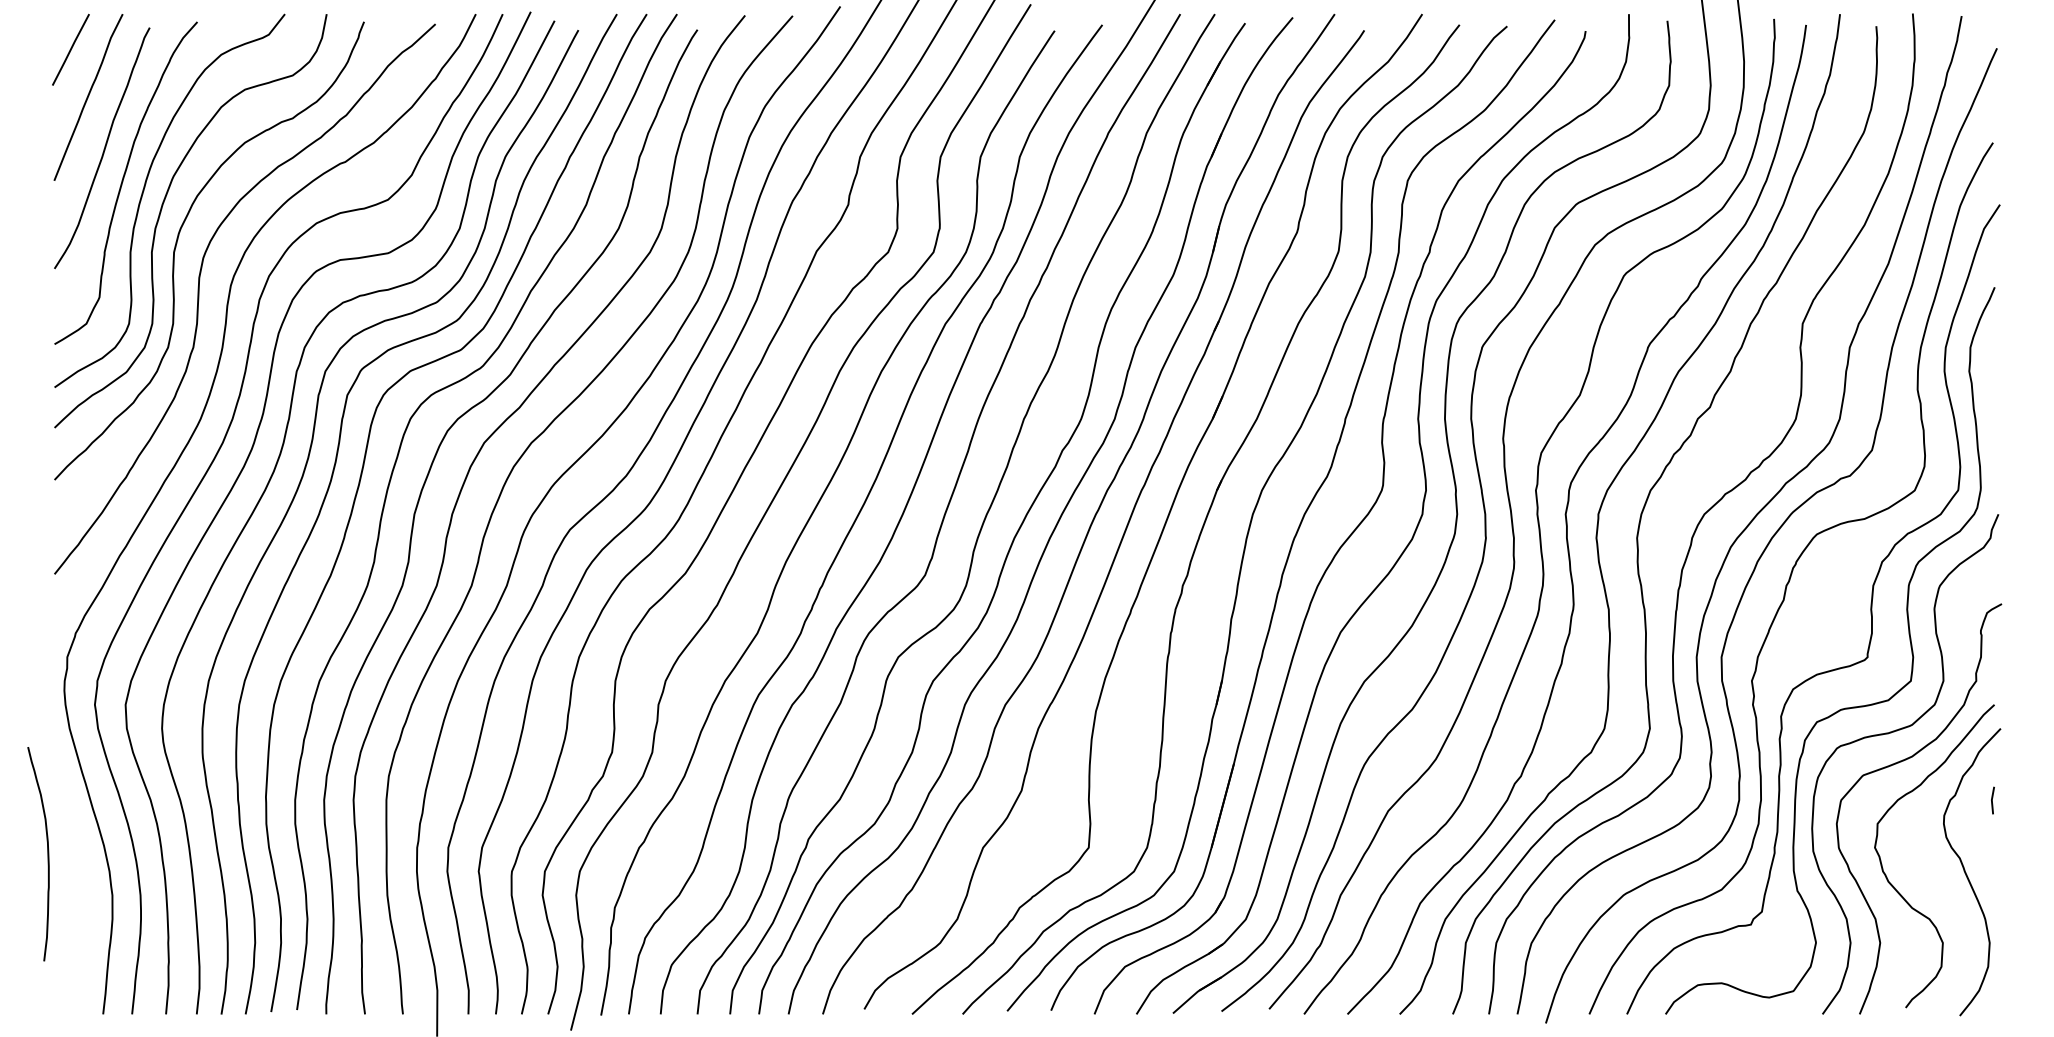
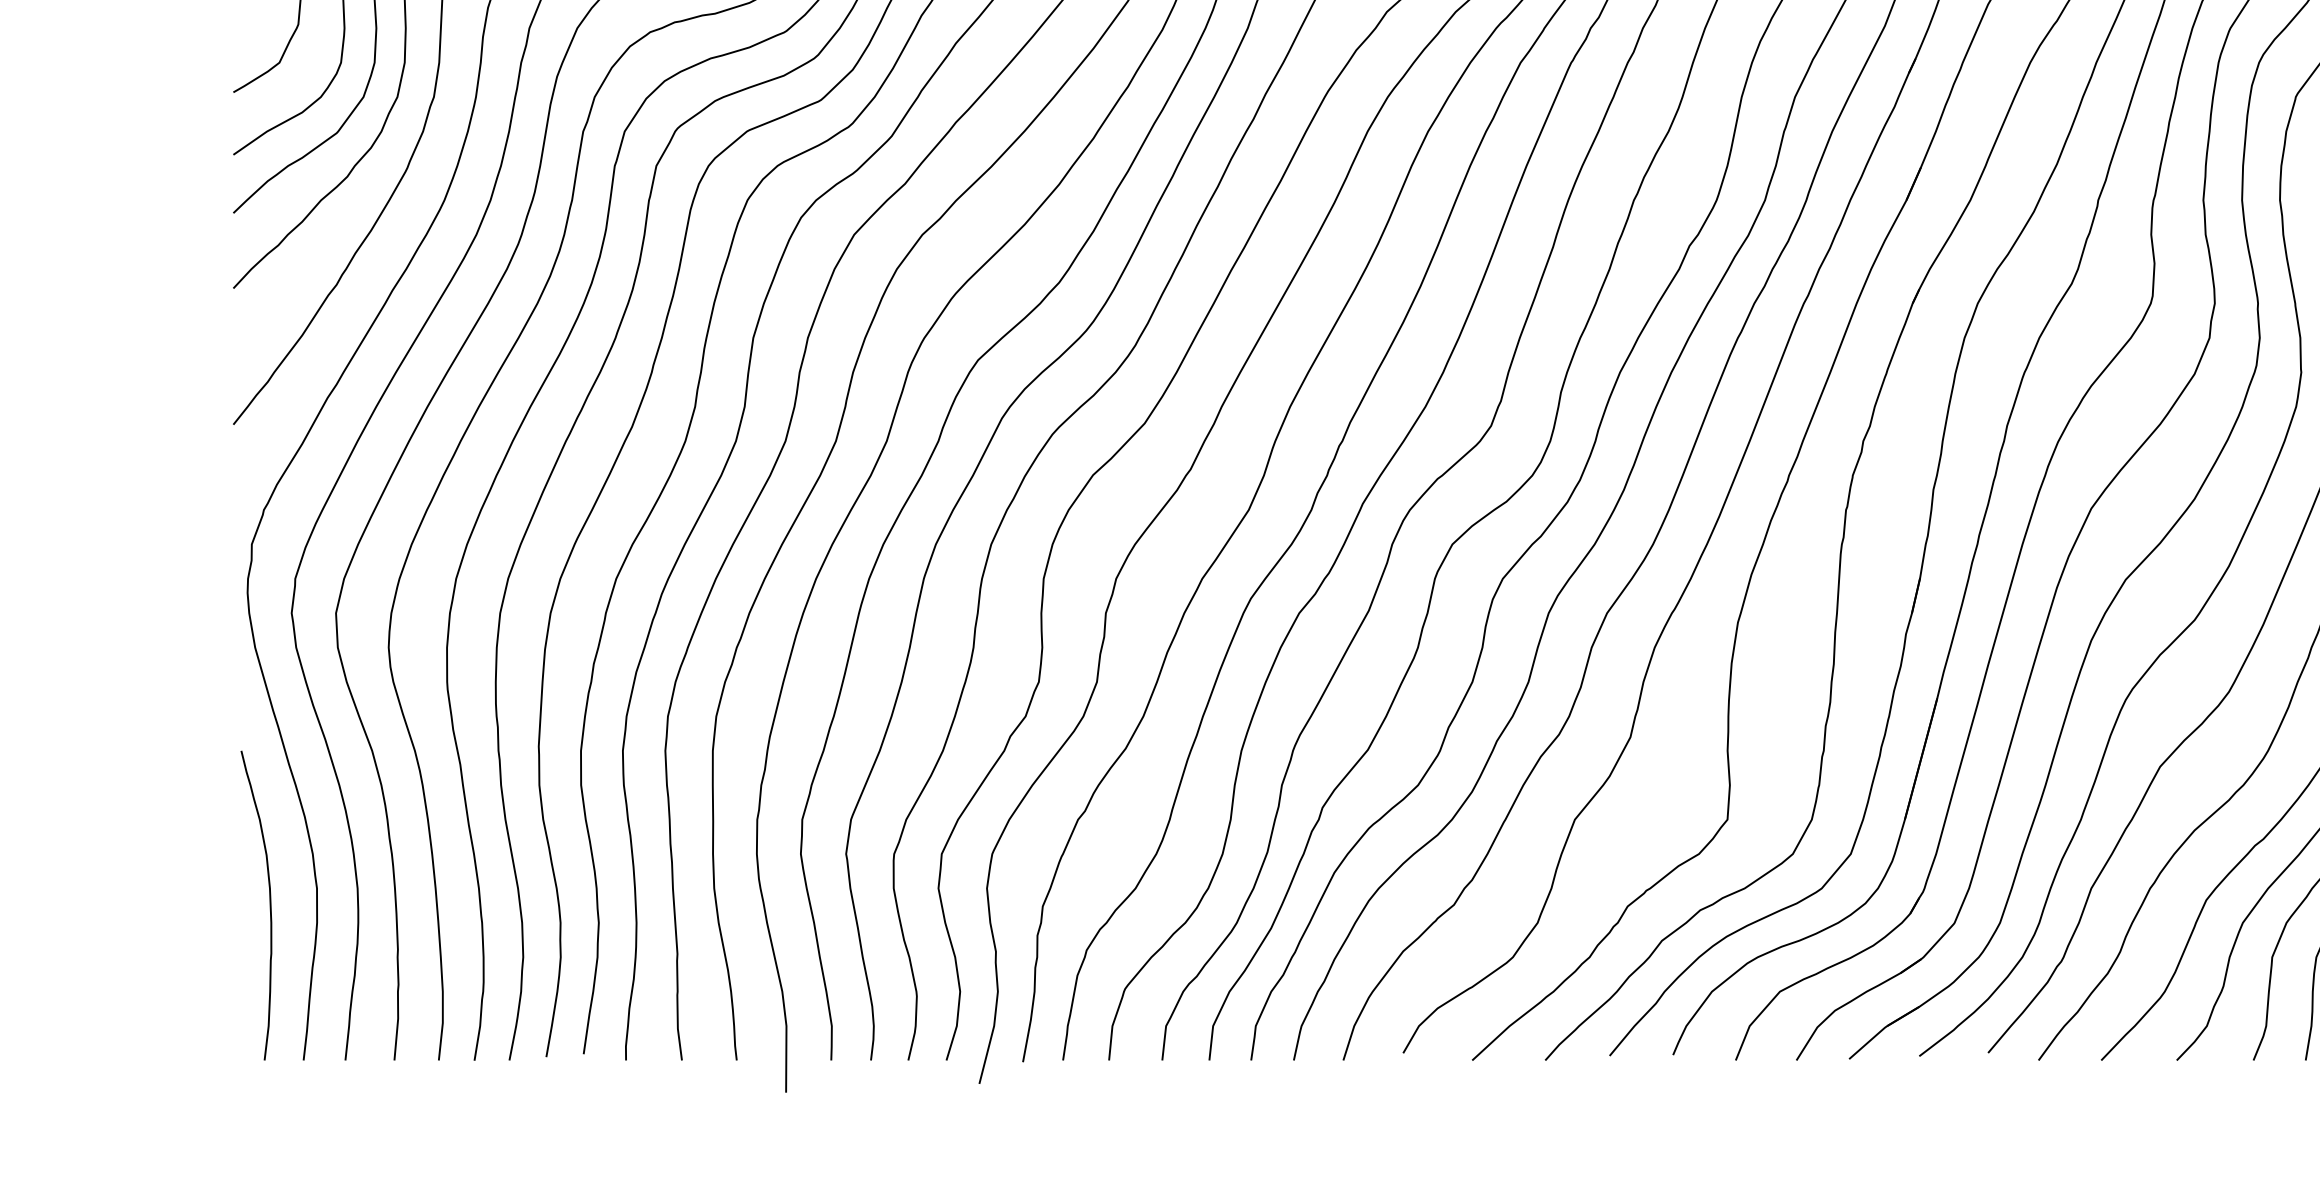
curve: (47, 854) -> (269, 906), moved

